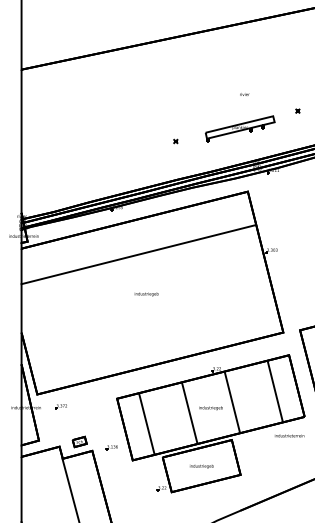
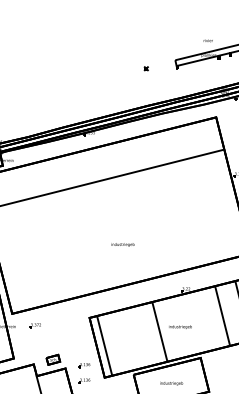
text: (244, 94) -> (208, 40), moved
text: (146, 294) -> (122, 245), moved
line: (231, 401) -> (221, 314), moved
line: (146, 423) -> (104, 345), moved
part: (111, 463) -> (84, 380), added

